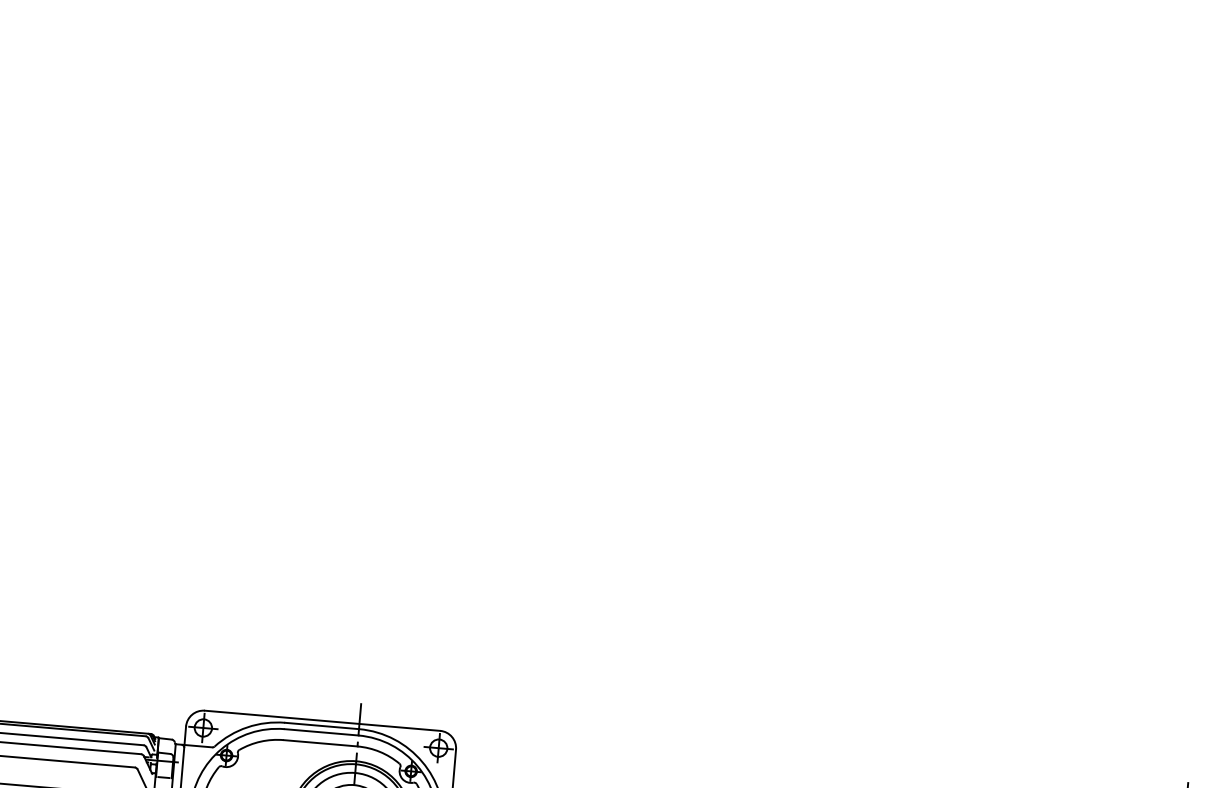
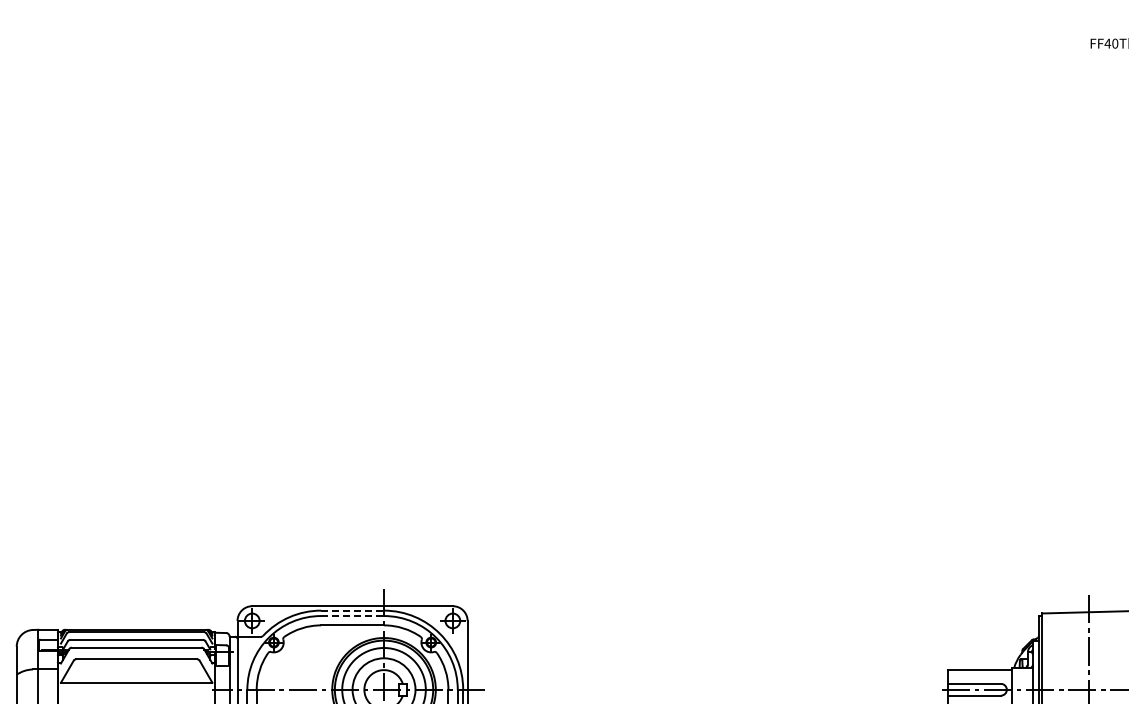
line: (323, 725) -> (353, 610), solid -> dashed
line: (322, 732) -> (353, 616), solid -> dashed

